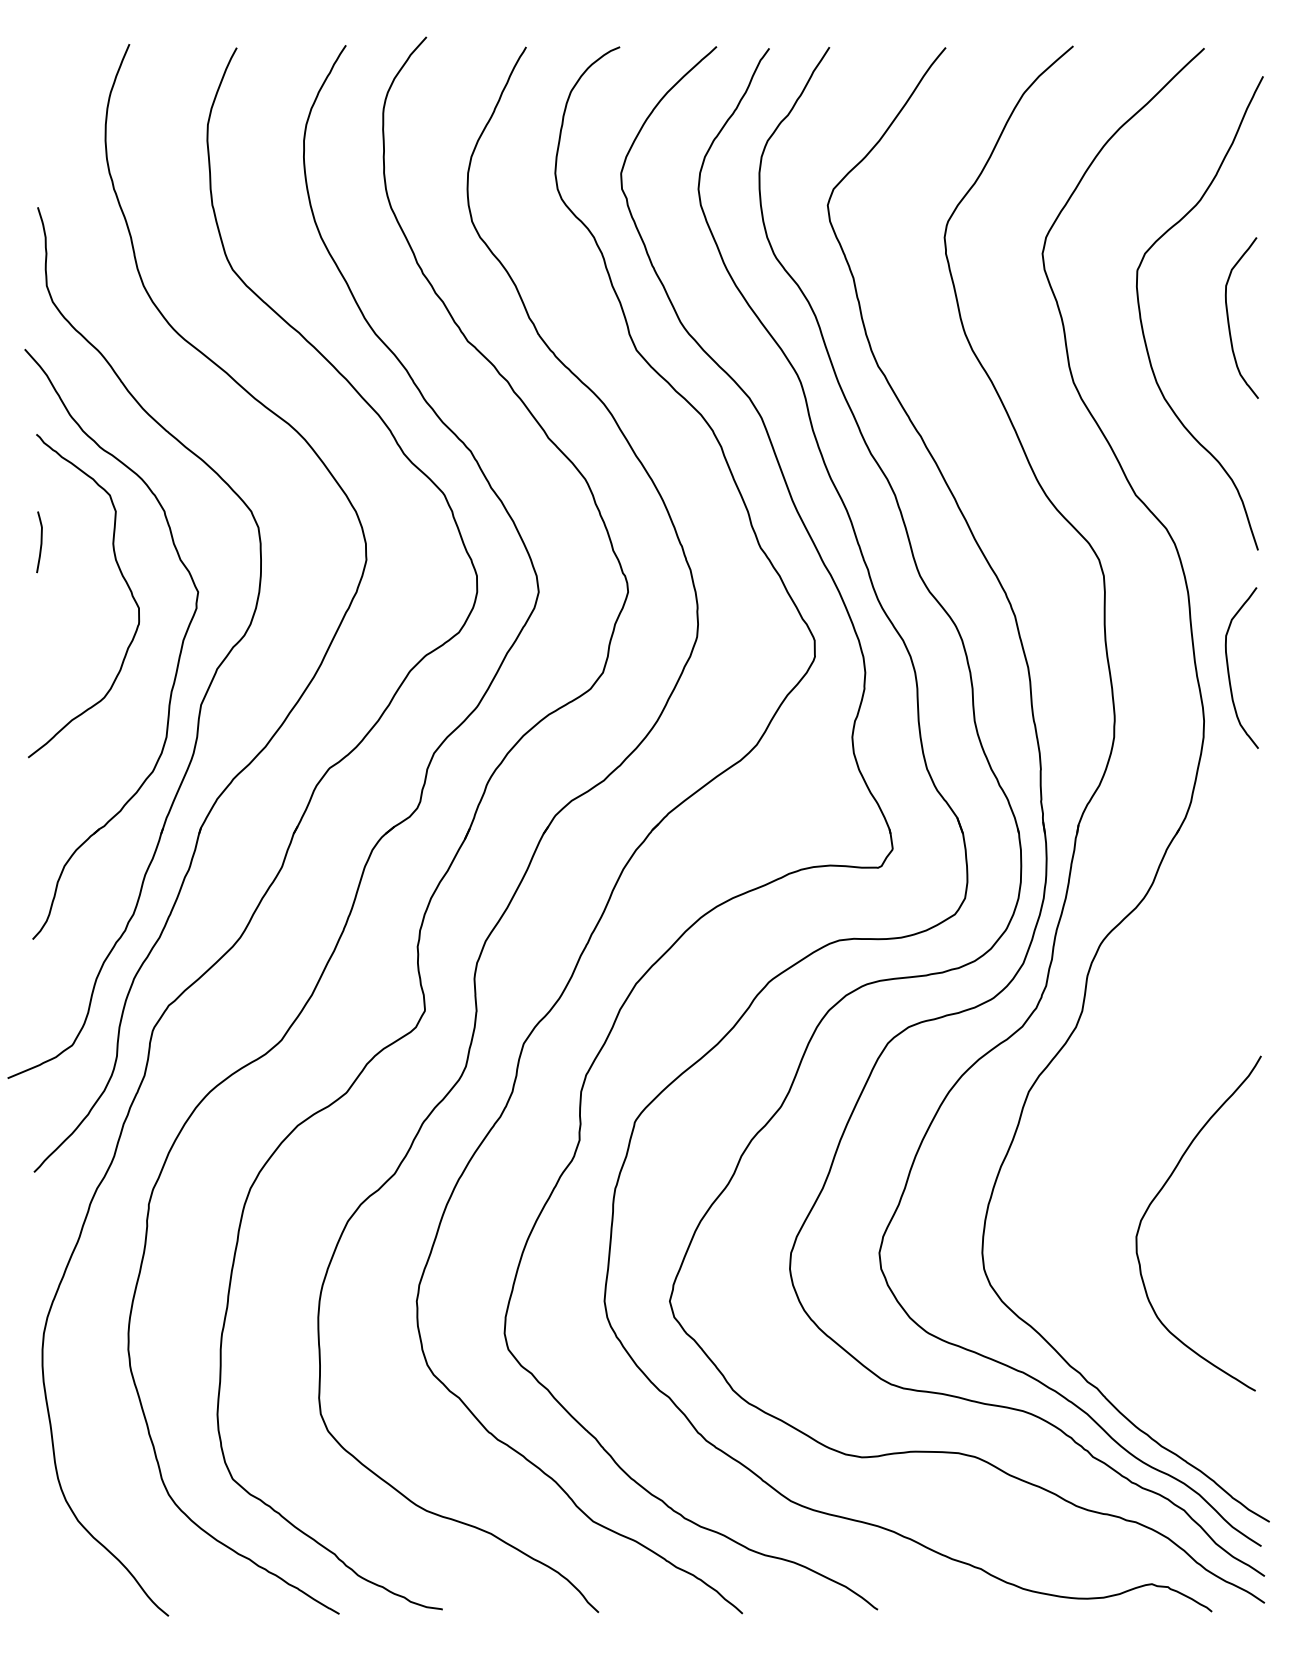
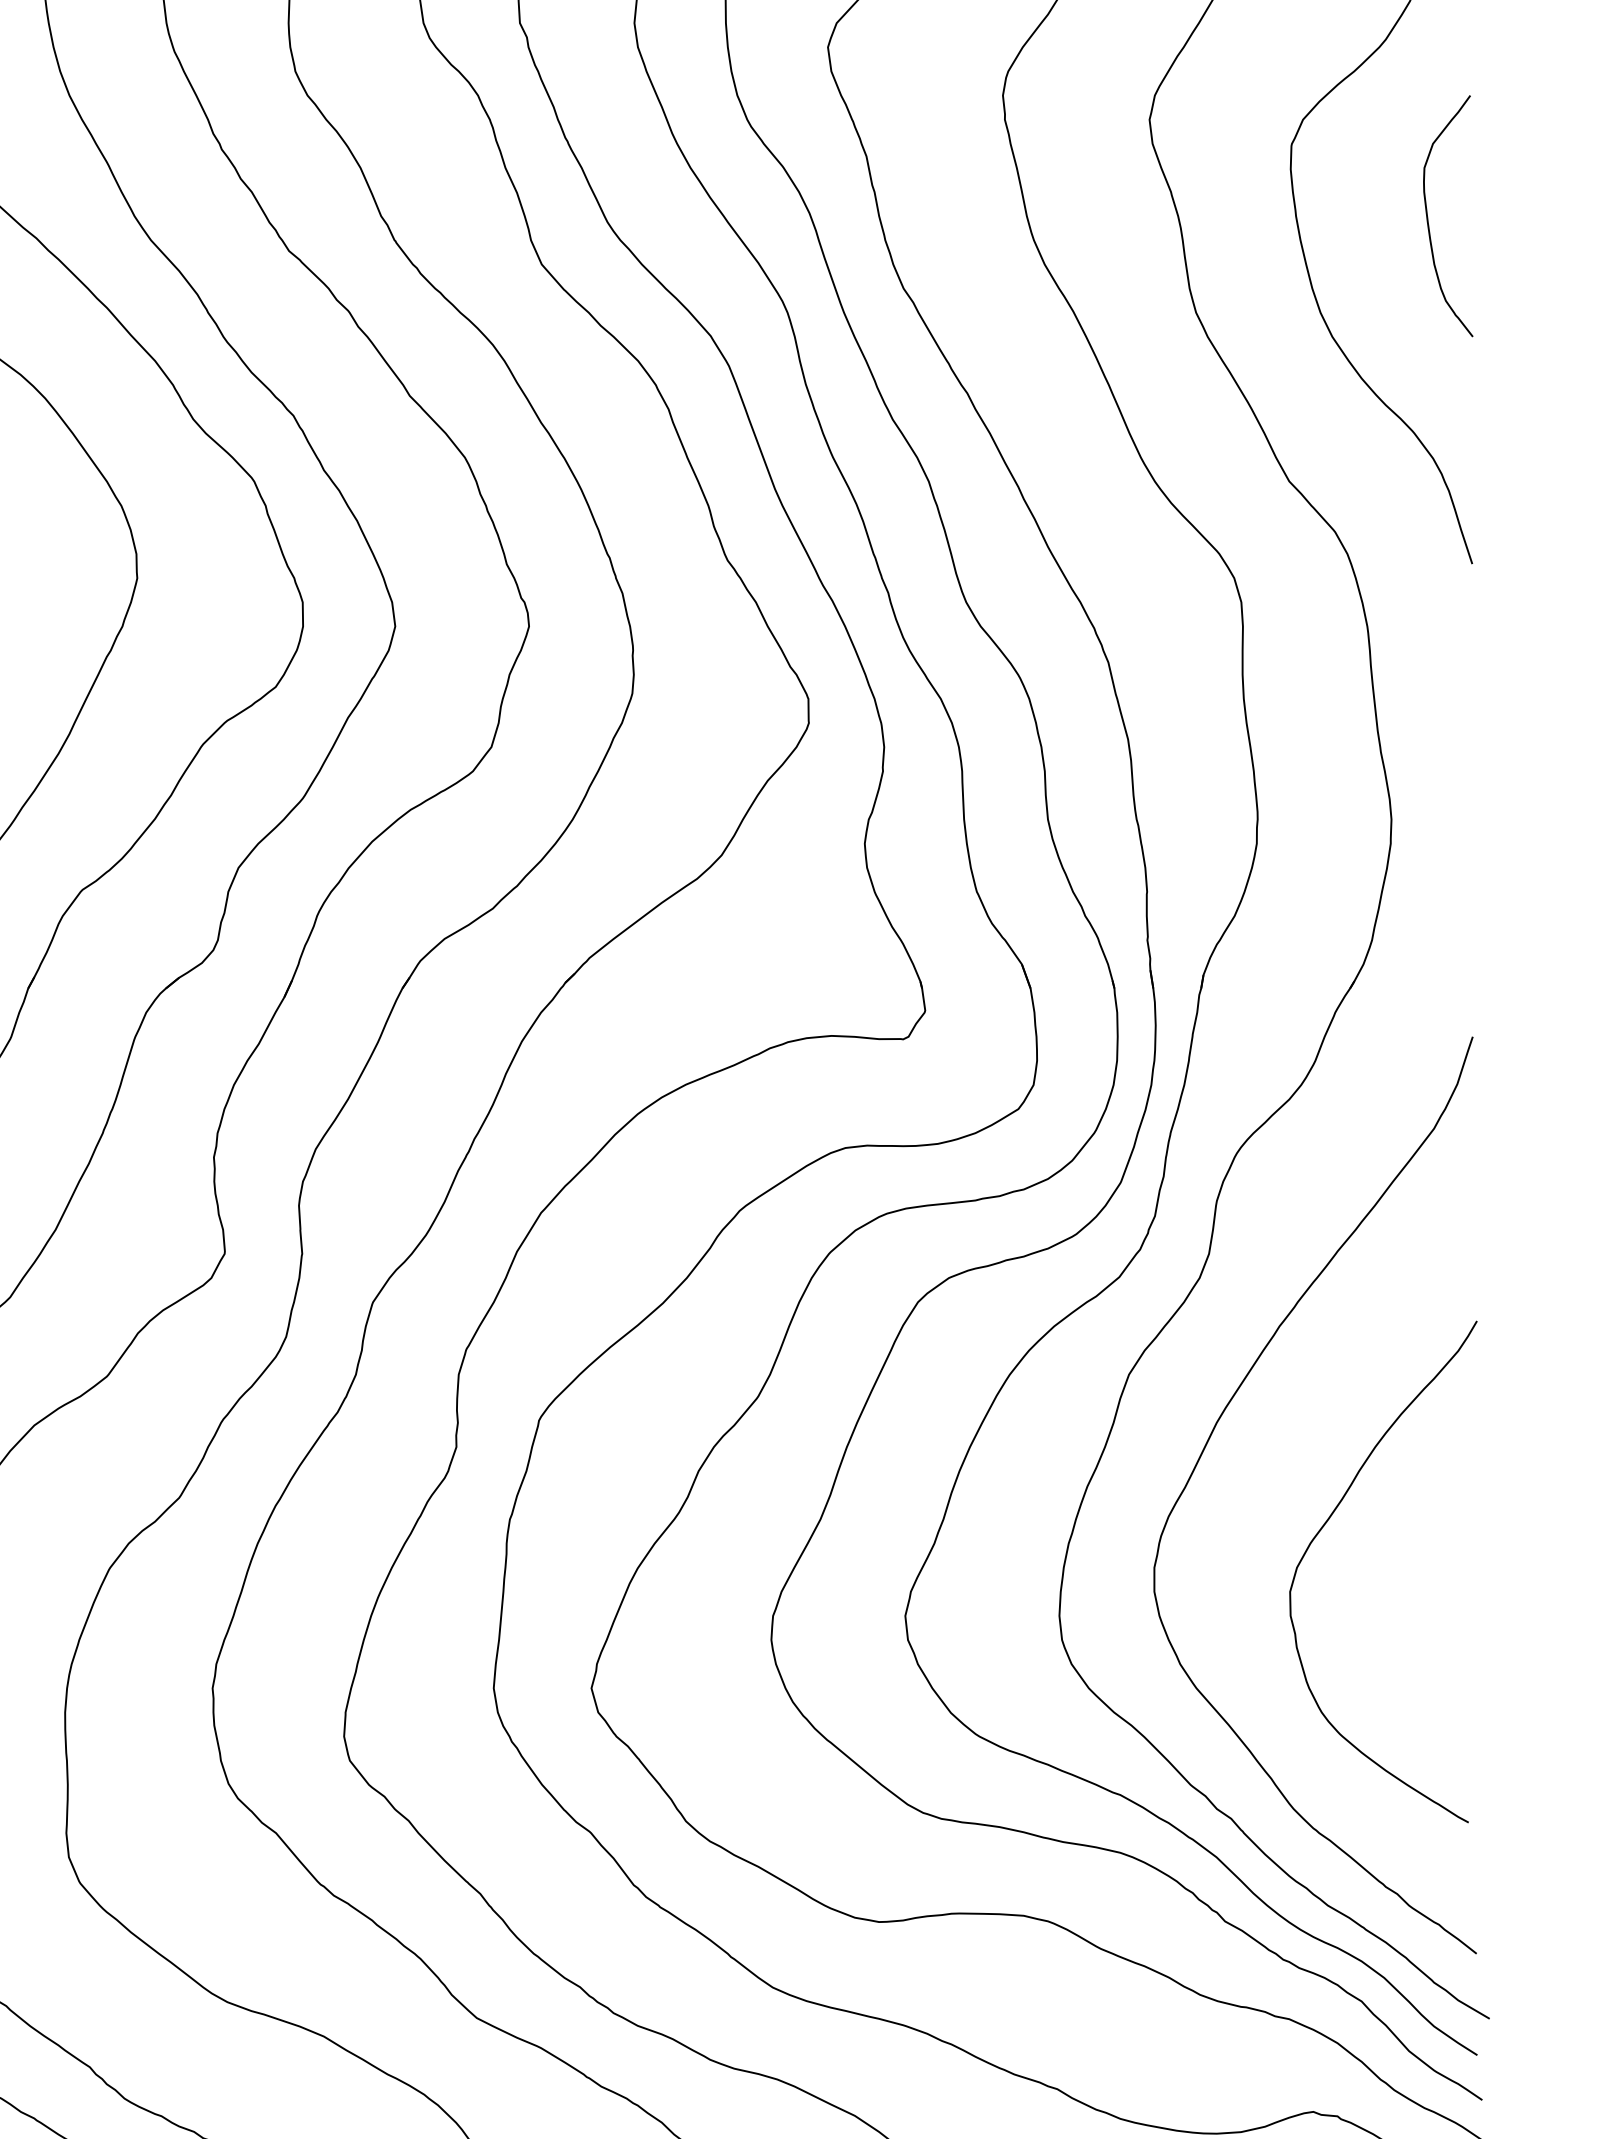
curve: (1229, 670) -> (1429, 743), removed
curve: (1082, 1136) -> (1209, 1441), added

